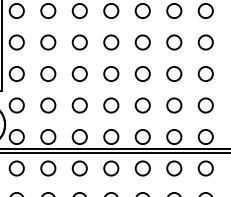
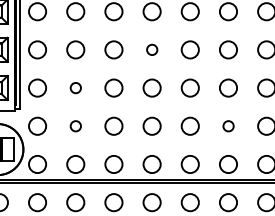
circle: (111, 42) -> (152, 49), size x0.6
circle: (48, 73) -> (75, 87), size x0.6
circle: (48, 105) -> (75, 126), size x0.6
circle: (174, 105) -> (228, 126), size x0.6

